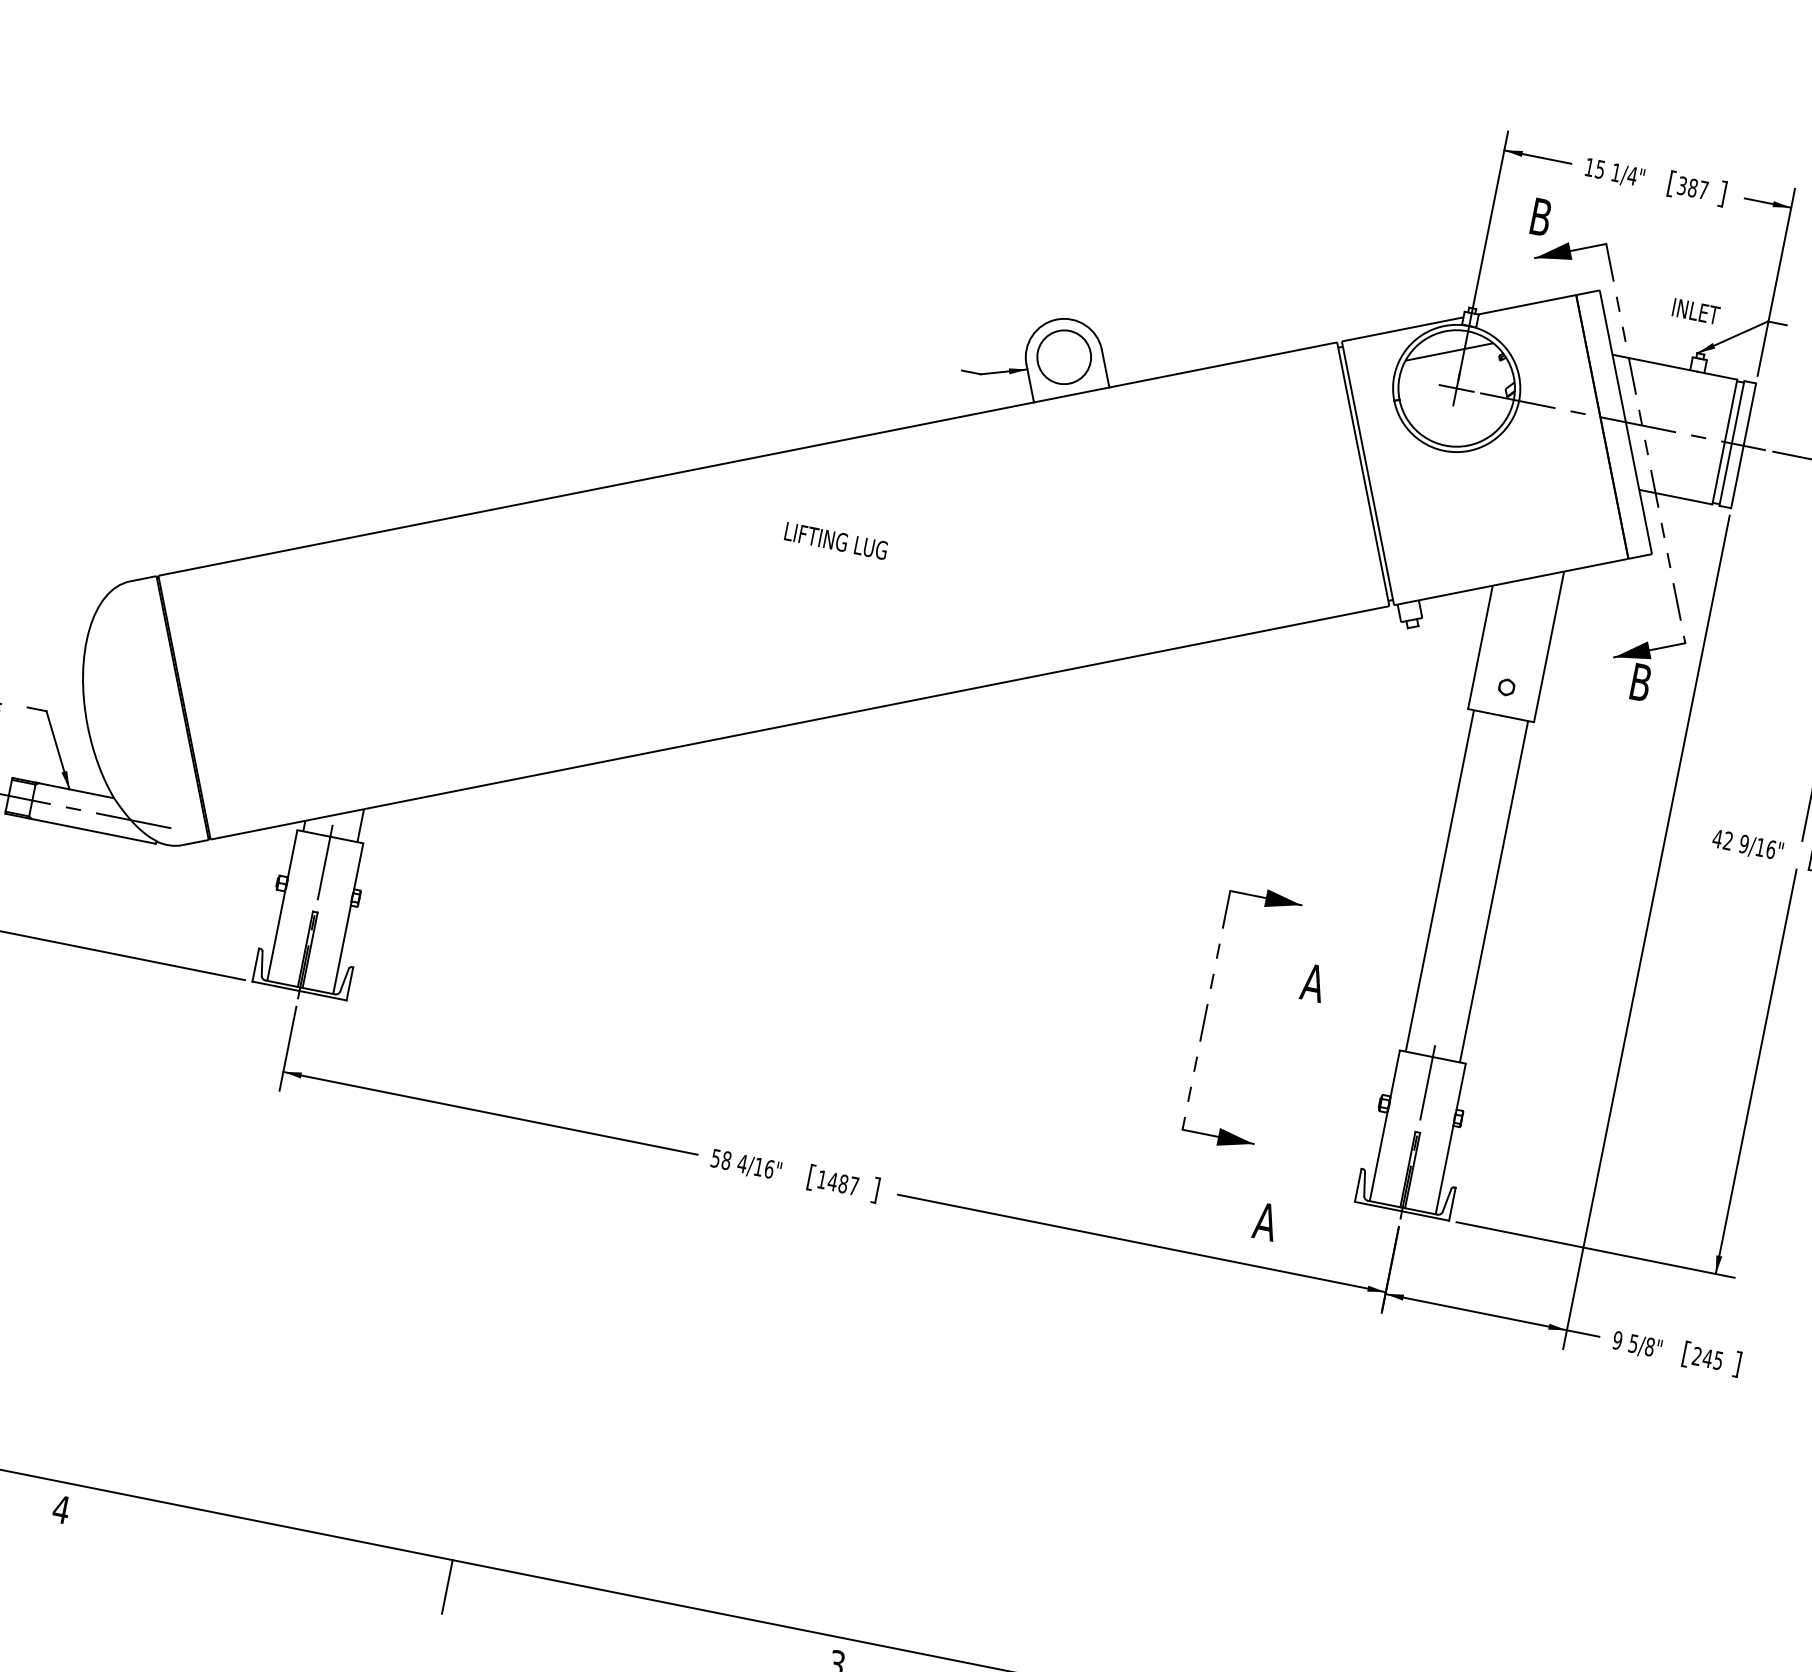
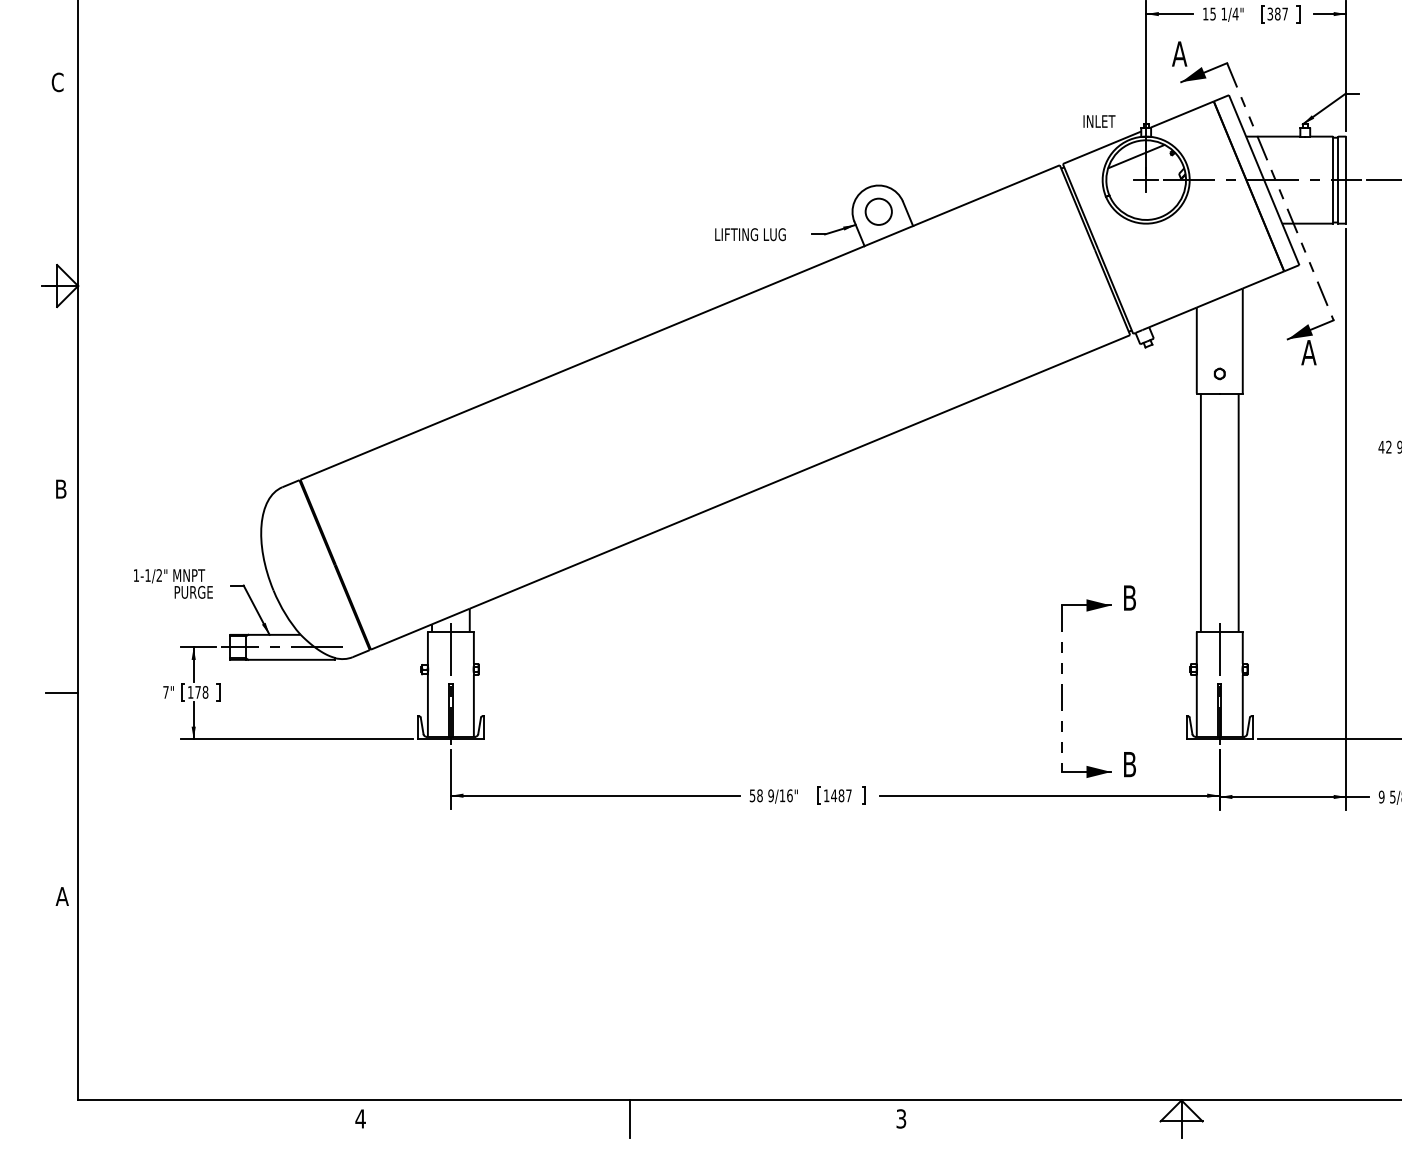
text: (1540, 216) -> (1179, 53), B -> A
text: (1696, 311) -> (1099, 121), moved
circle: (1063, 356) -> (878, 211), size x0.71
text: (836, 540) -> (750, 234), moved
text: (1640, 682) -> (1308, 352), B -> A
text: (1313, 982) -> (1129, 597), A -> B
part: (1207, 1010) -> (1062, 688), moved
text: (743, 1163) -> (771, 795), 4/16" -> 9/16"
text: (1265, 1221) -> (1129, 764), A -> B

